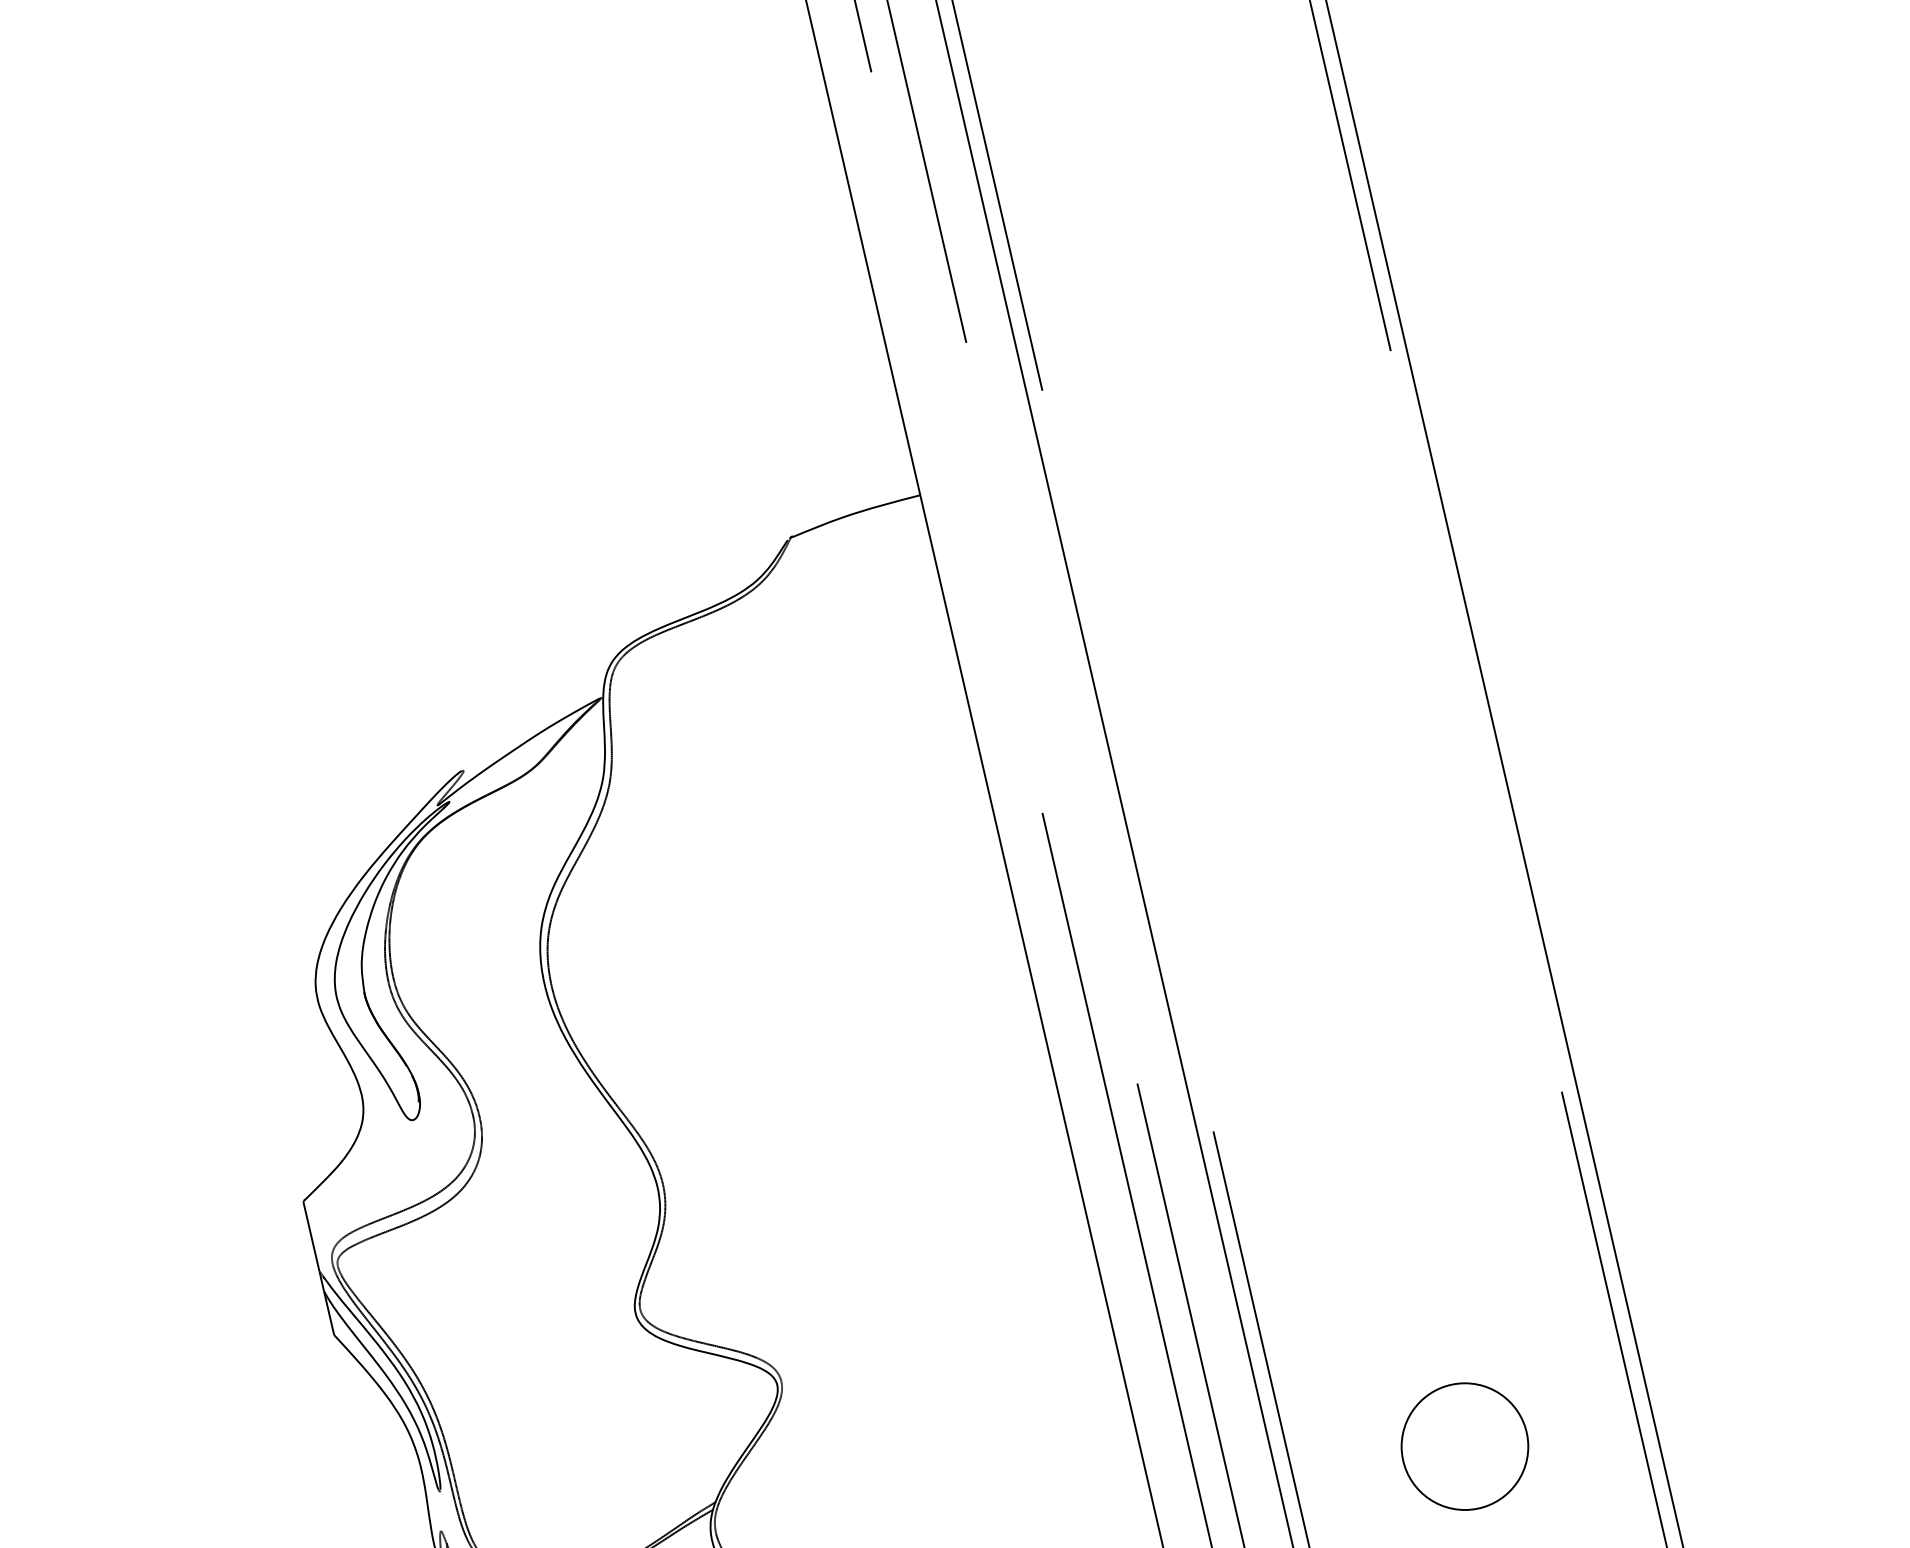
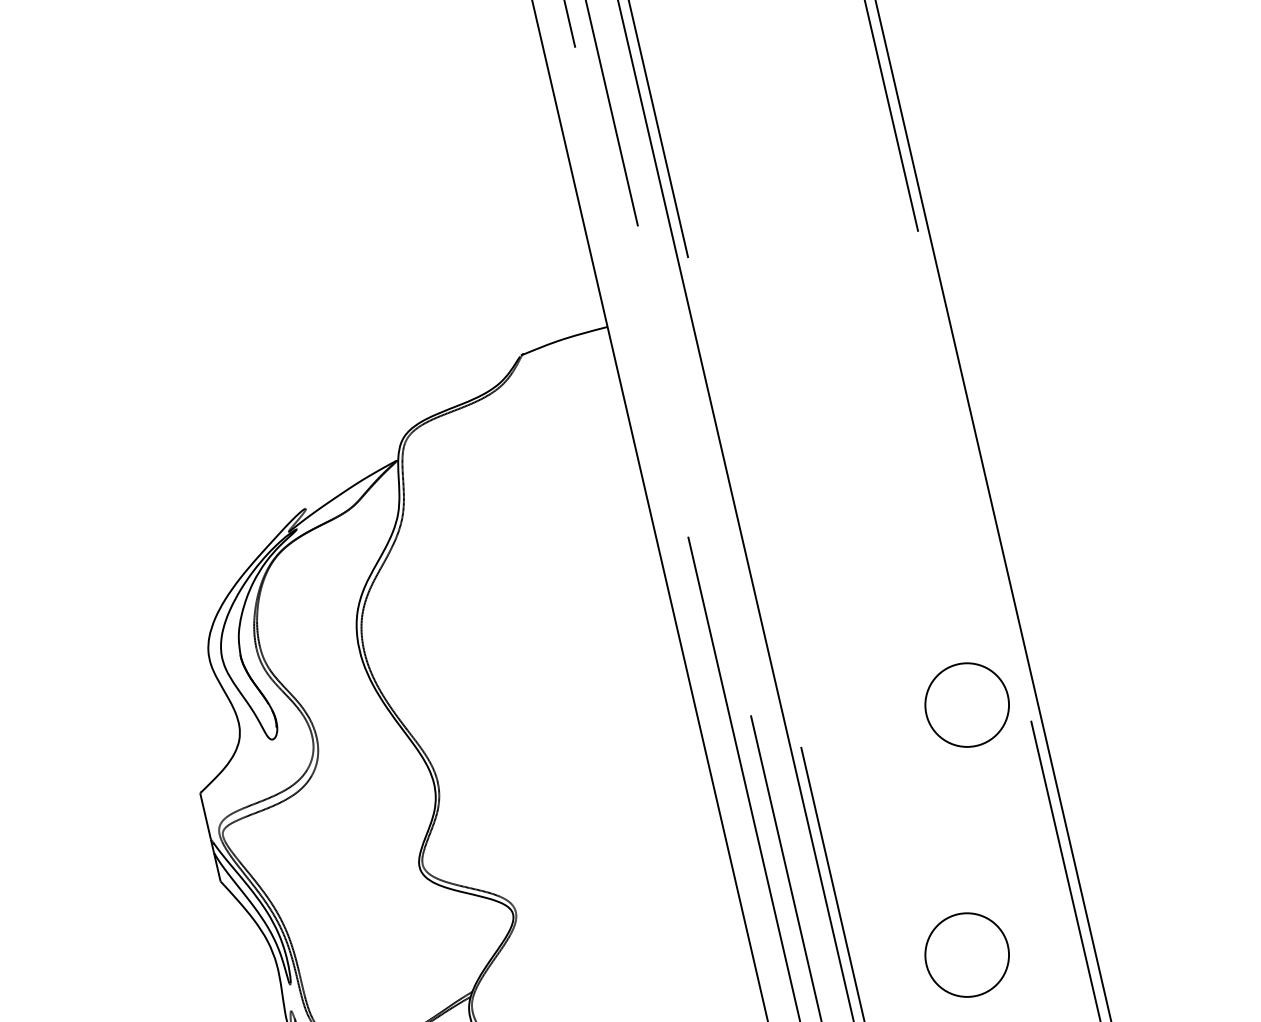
circle: (1463, 1067) -> (966, 704), added

